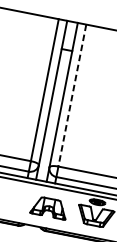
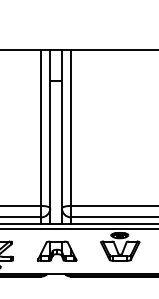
line: (72, 95) -> (71, 128), dashed -> solid
part: (49, 207) -> (57, 250), moved

